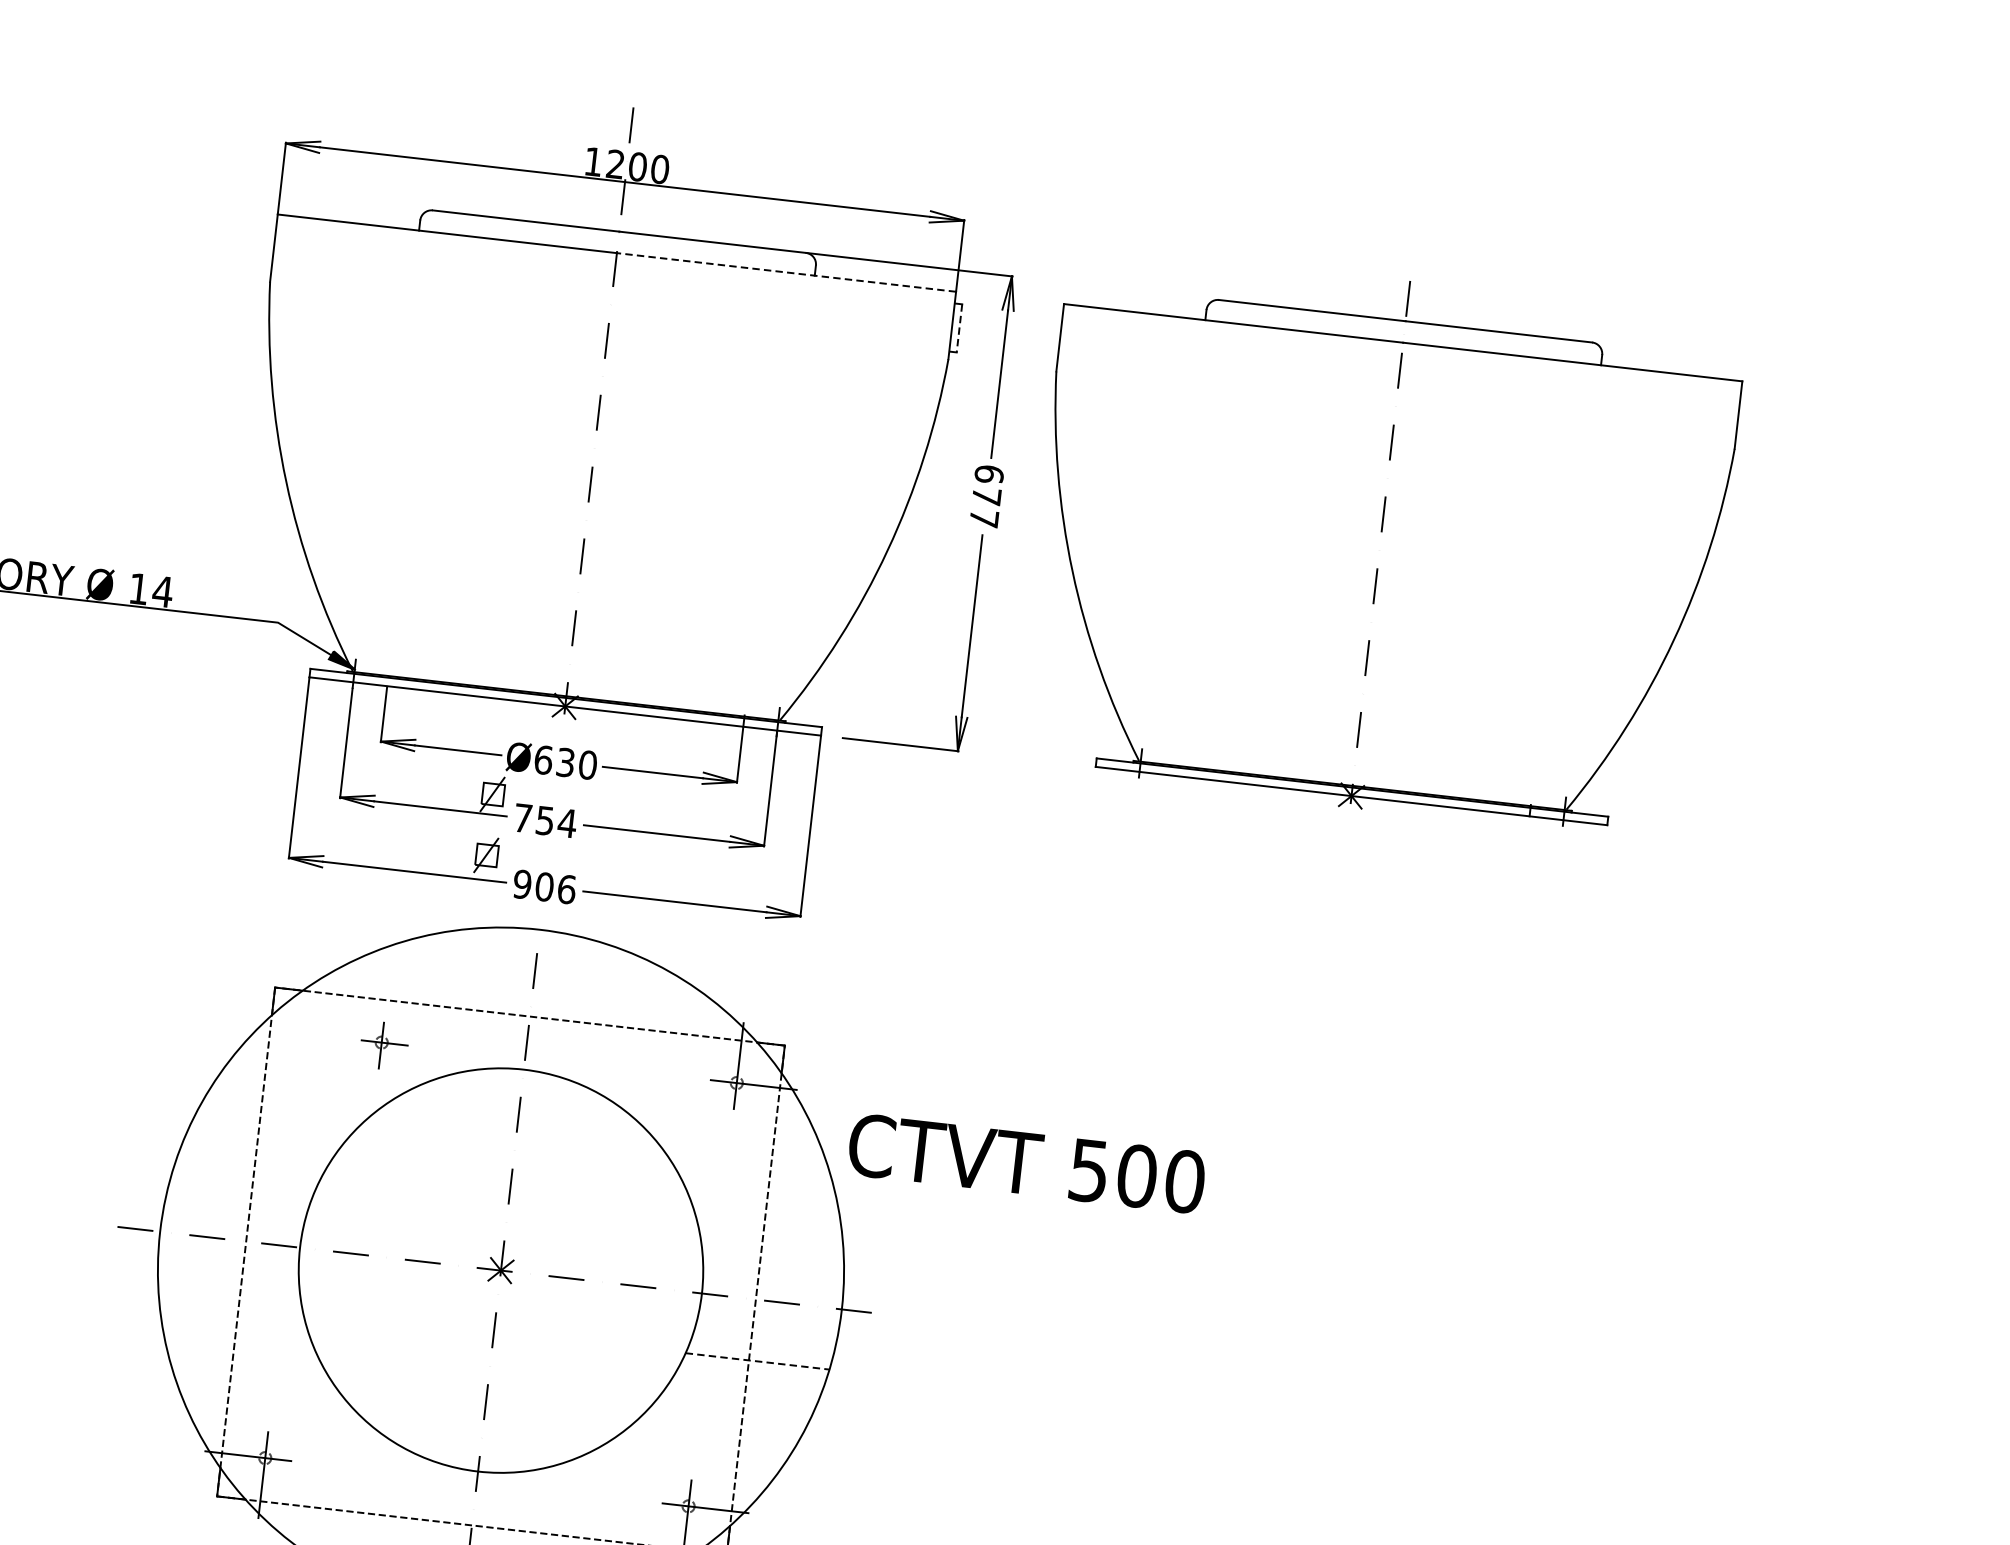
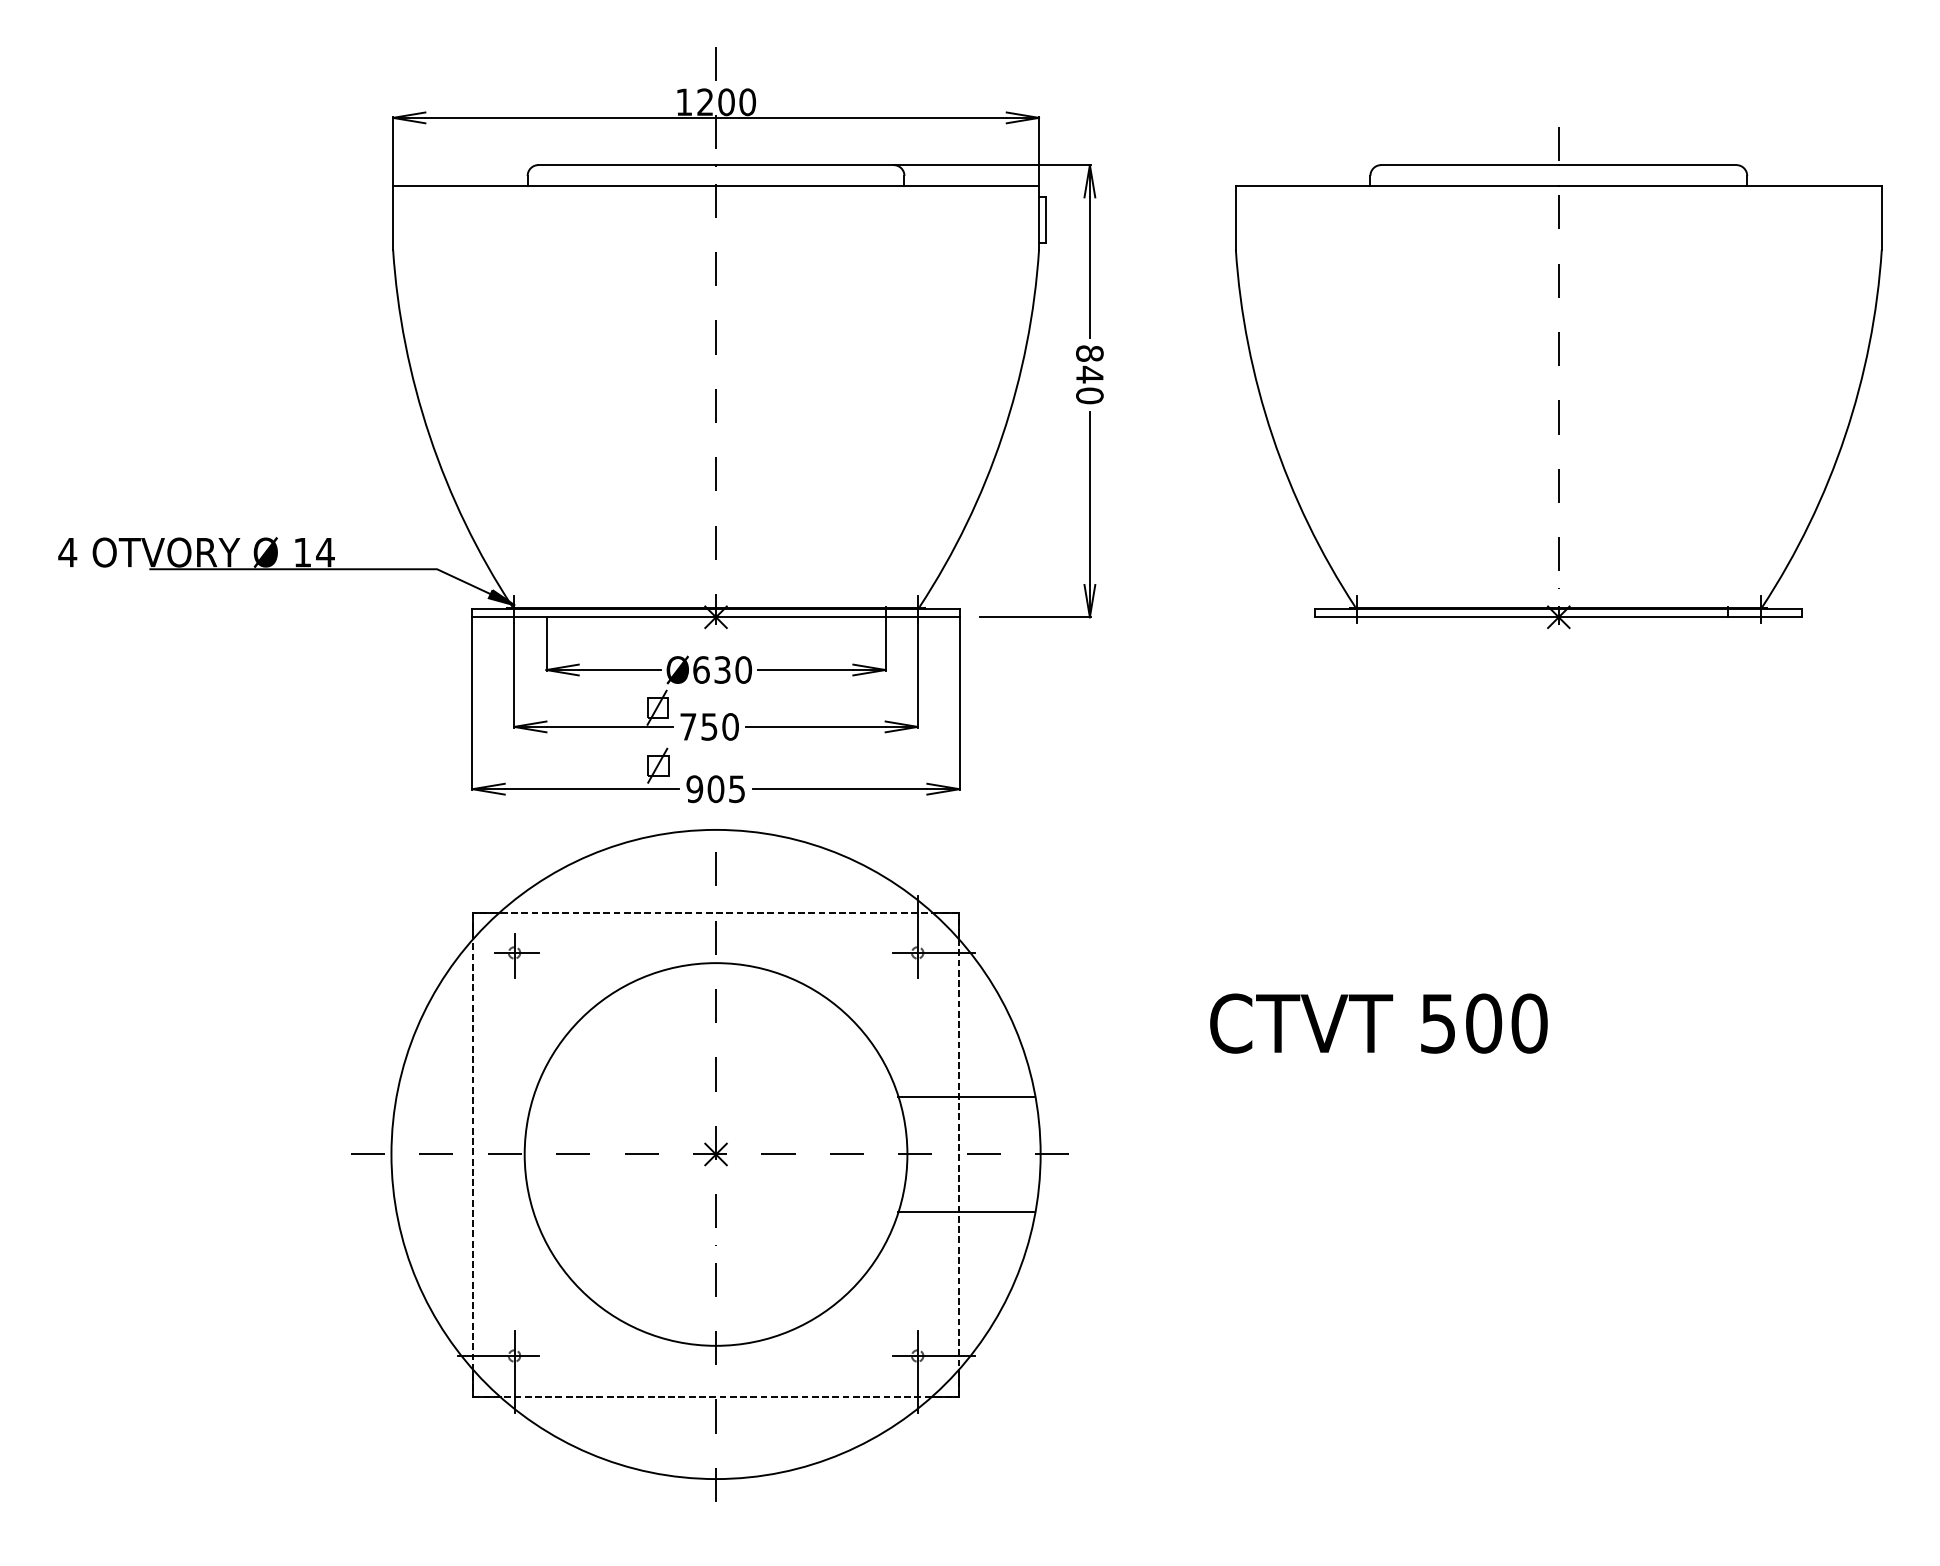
line: (786, 272) -> (877, 185), dashed -> solid
line: (959, 328) -> (1046, 219), dashed -> solid
text: (986, 496) -> (1089, 374), 677 -> 840
part: (1379, 545) -> (1558, 378), moved
text: (567, 822) -> (730, 726), 754 -> 750
text: (567, 889) -> (737, 789), 906 -> 905
part: (383, 1045) -> (516, 955), moved
text: (1026, 1163) -> (1378, 1023), moved
line: (770, 1239) -> (966, 1096), added
line: (758, 1361) -> (967, 1212), dashed -> solid

